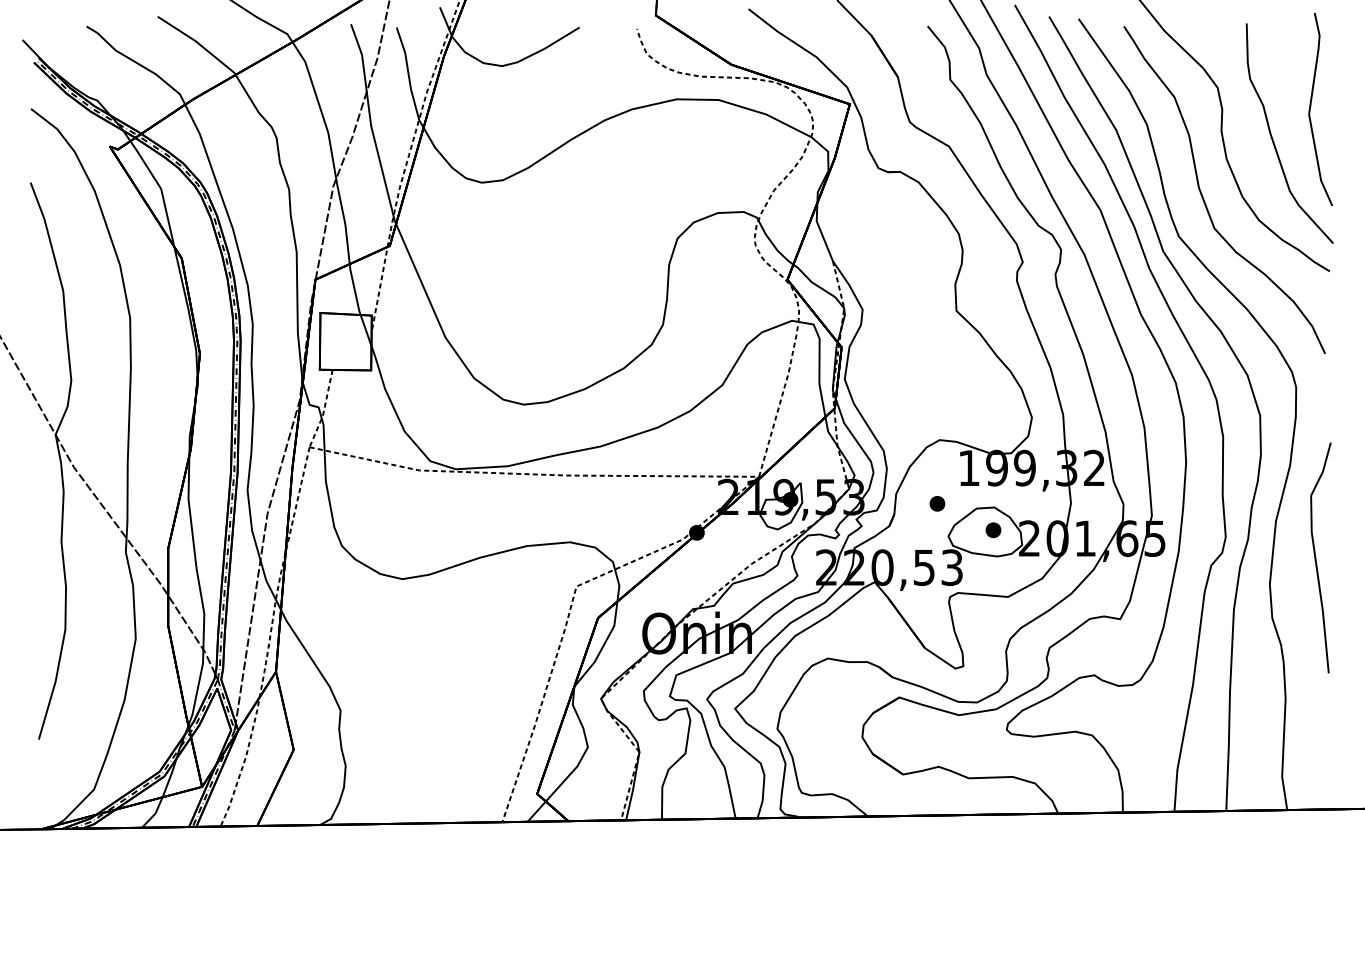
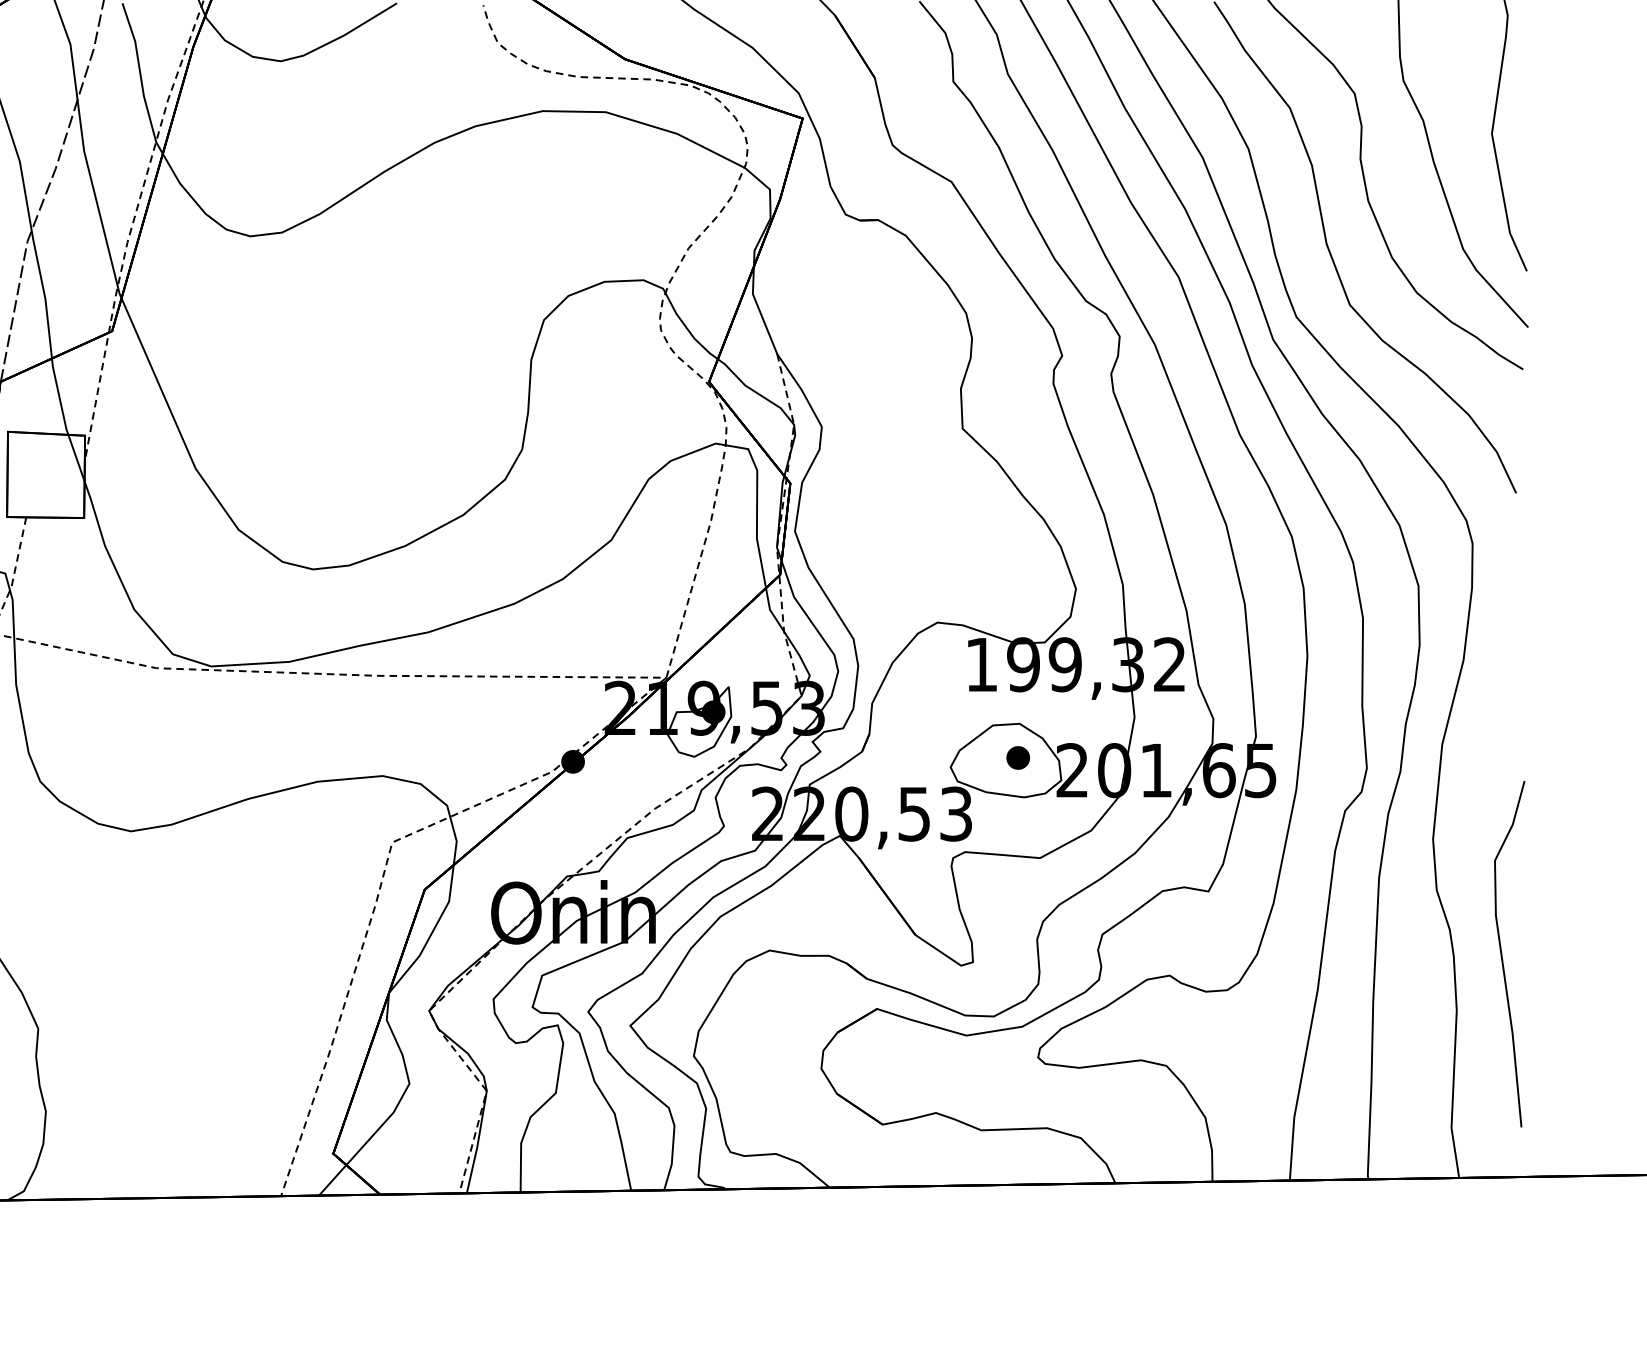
part: (937, 503) -> (934, 717), removed
curve: (1316, 557) -> (1503, 953), moved

